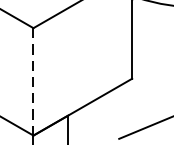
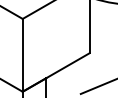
line: (33, 82) -> (22, 55), dashed -> solid

